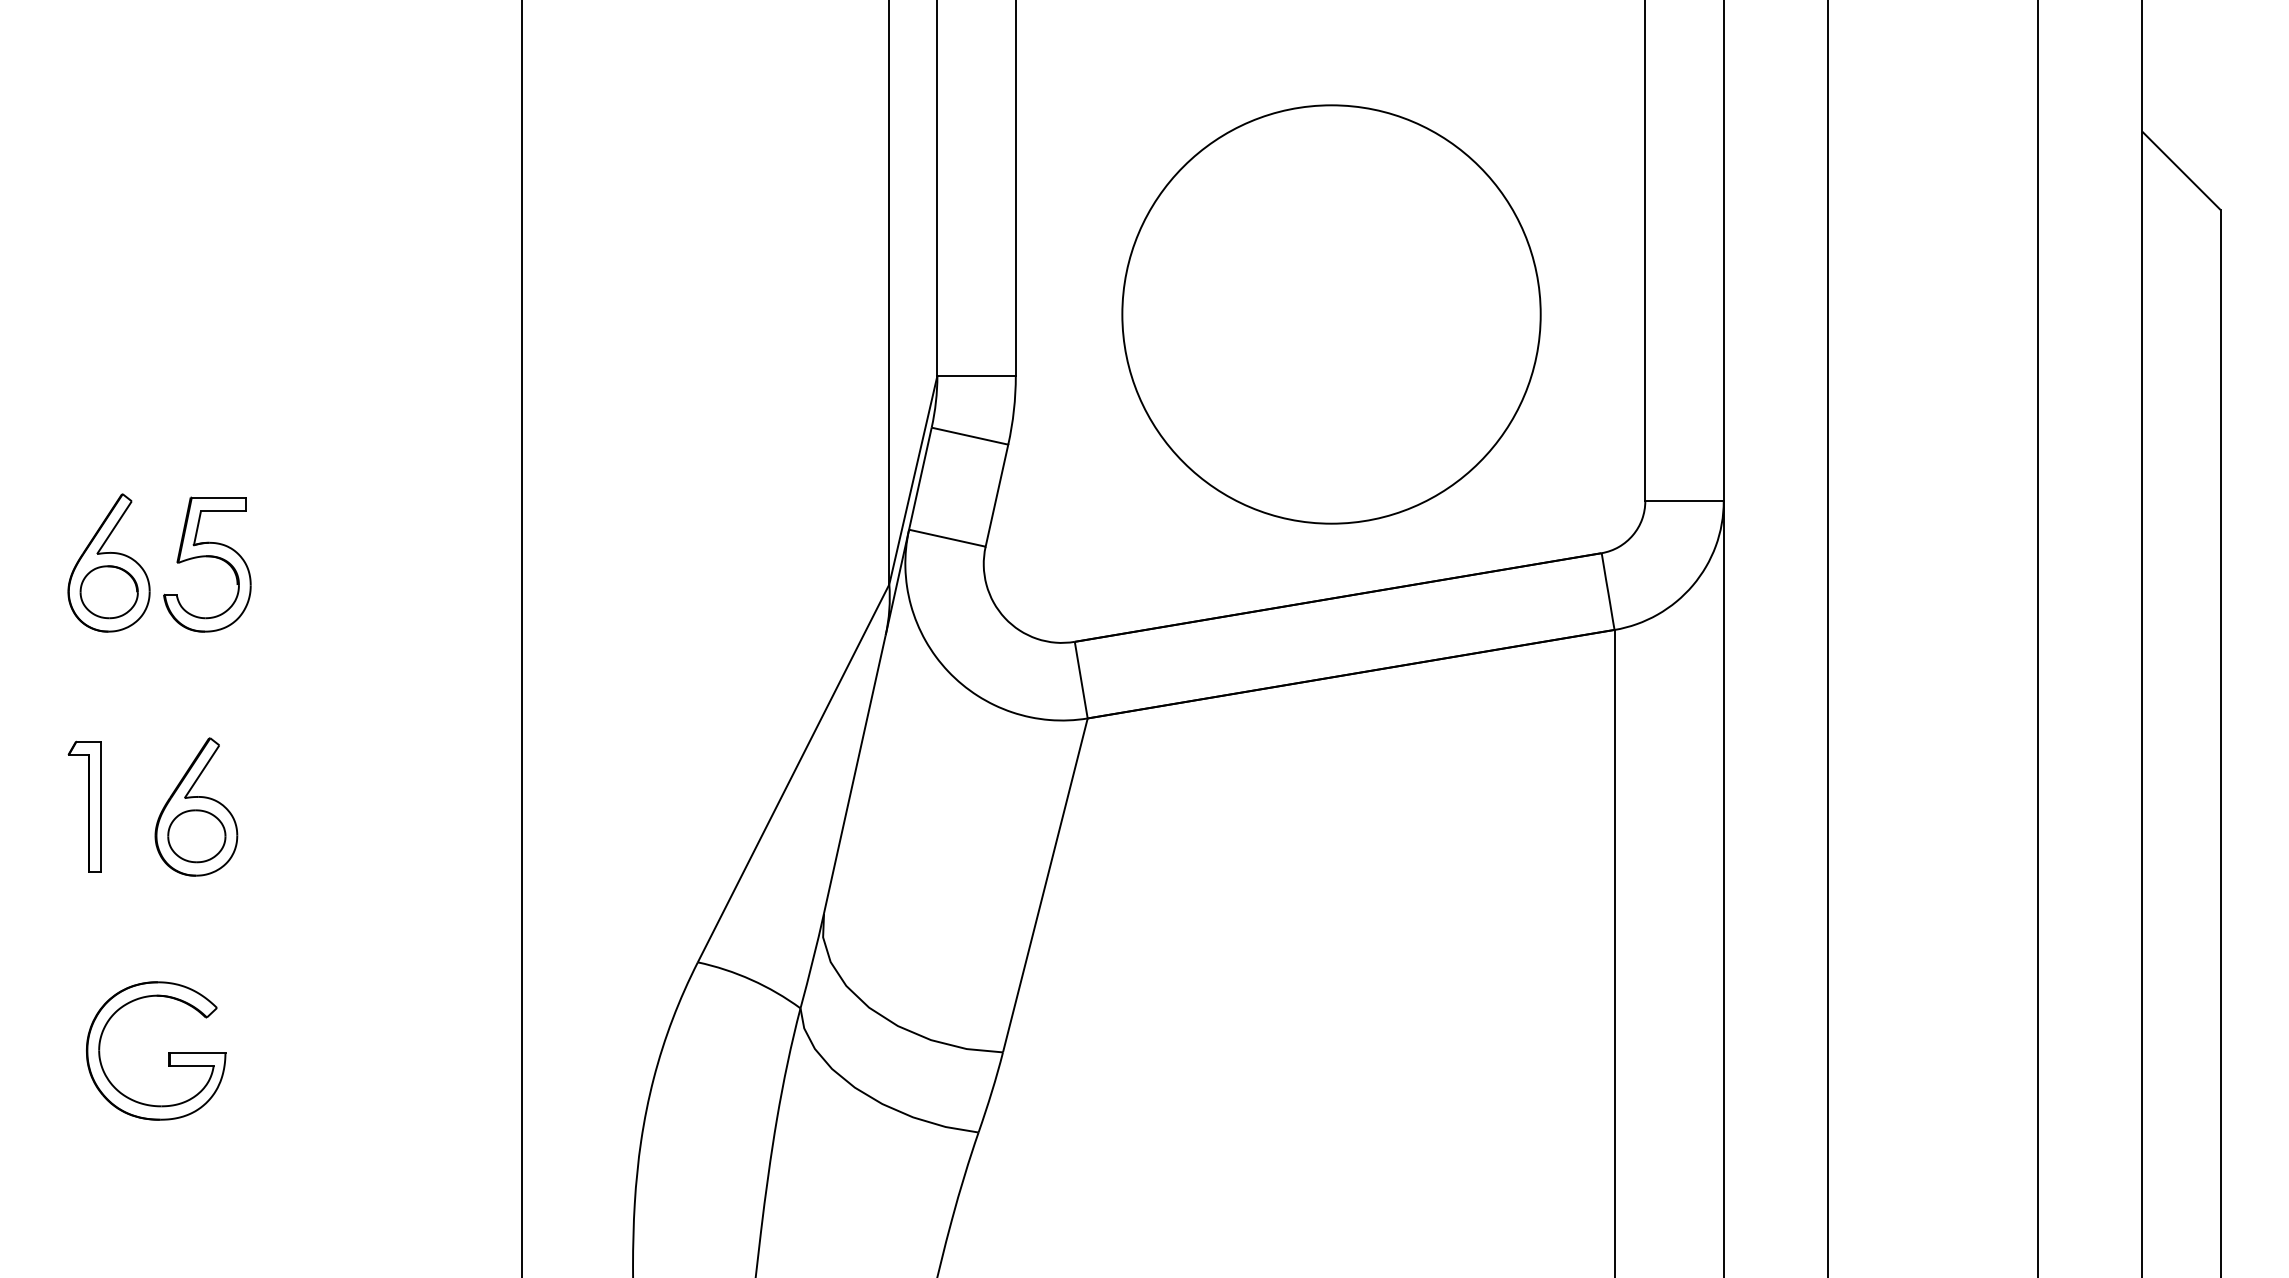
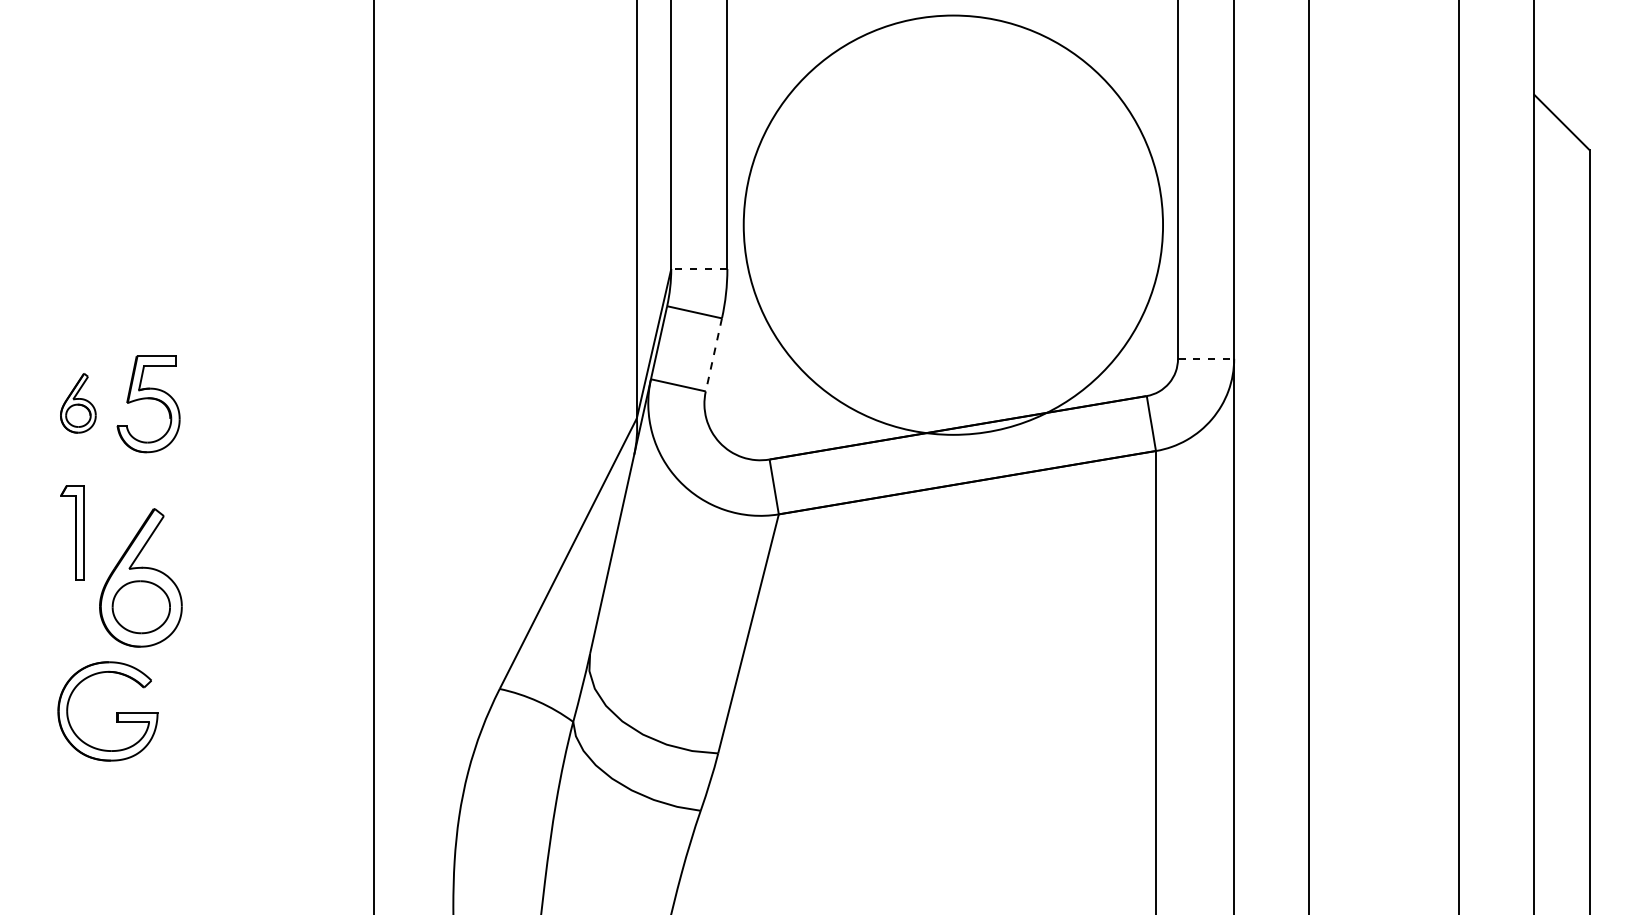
circle: (1331, 313) -> (953, 224), size x1.4
line: (975, 376) -> (698, 269), solid -> dashed
line: (996, 496) -> (713, 355), solid -> dashed
line: (1685, 500) -> (1206, 358), solid -> dashed
part: (109, 563) -> (78, 403), size x0.6
part: (84, 806) -> (72, 532), moved
part: (196, 806) -> (140, 577), size x1.4
part: (168, 1052) -> (116, 712), moved

